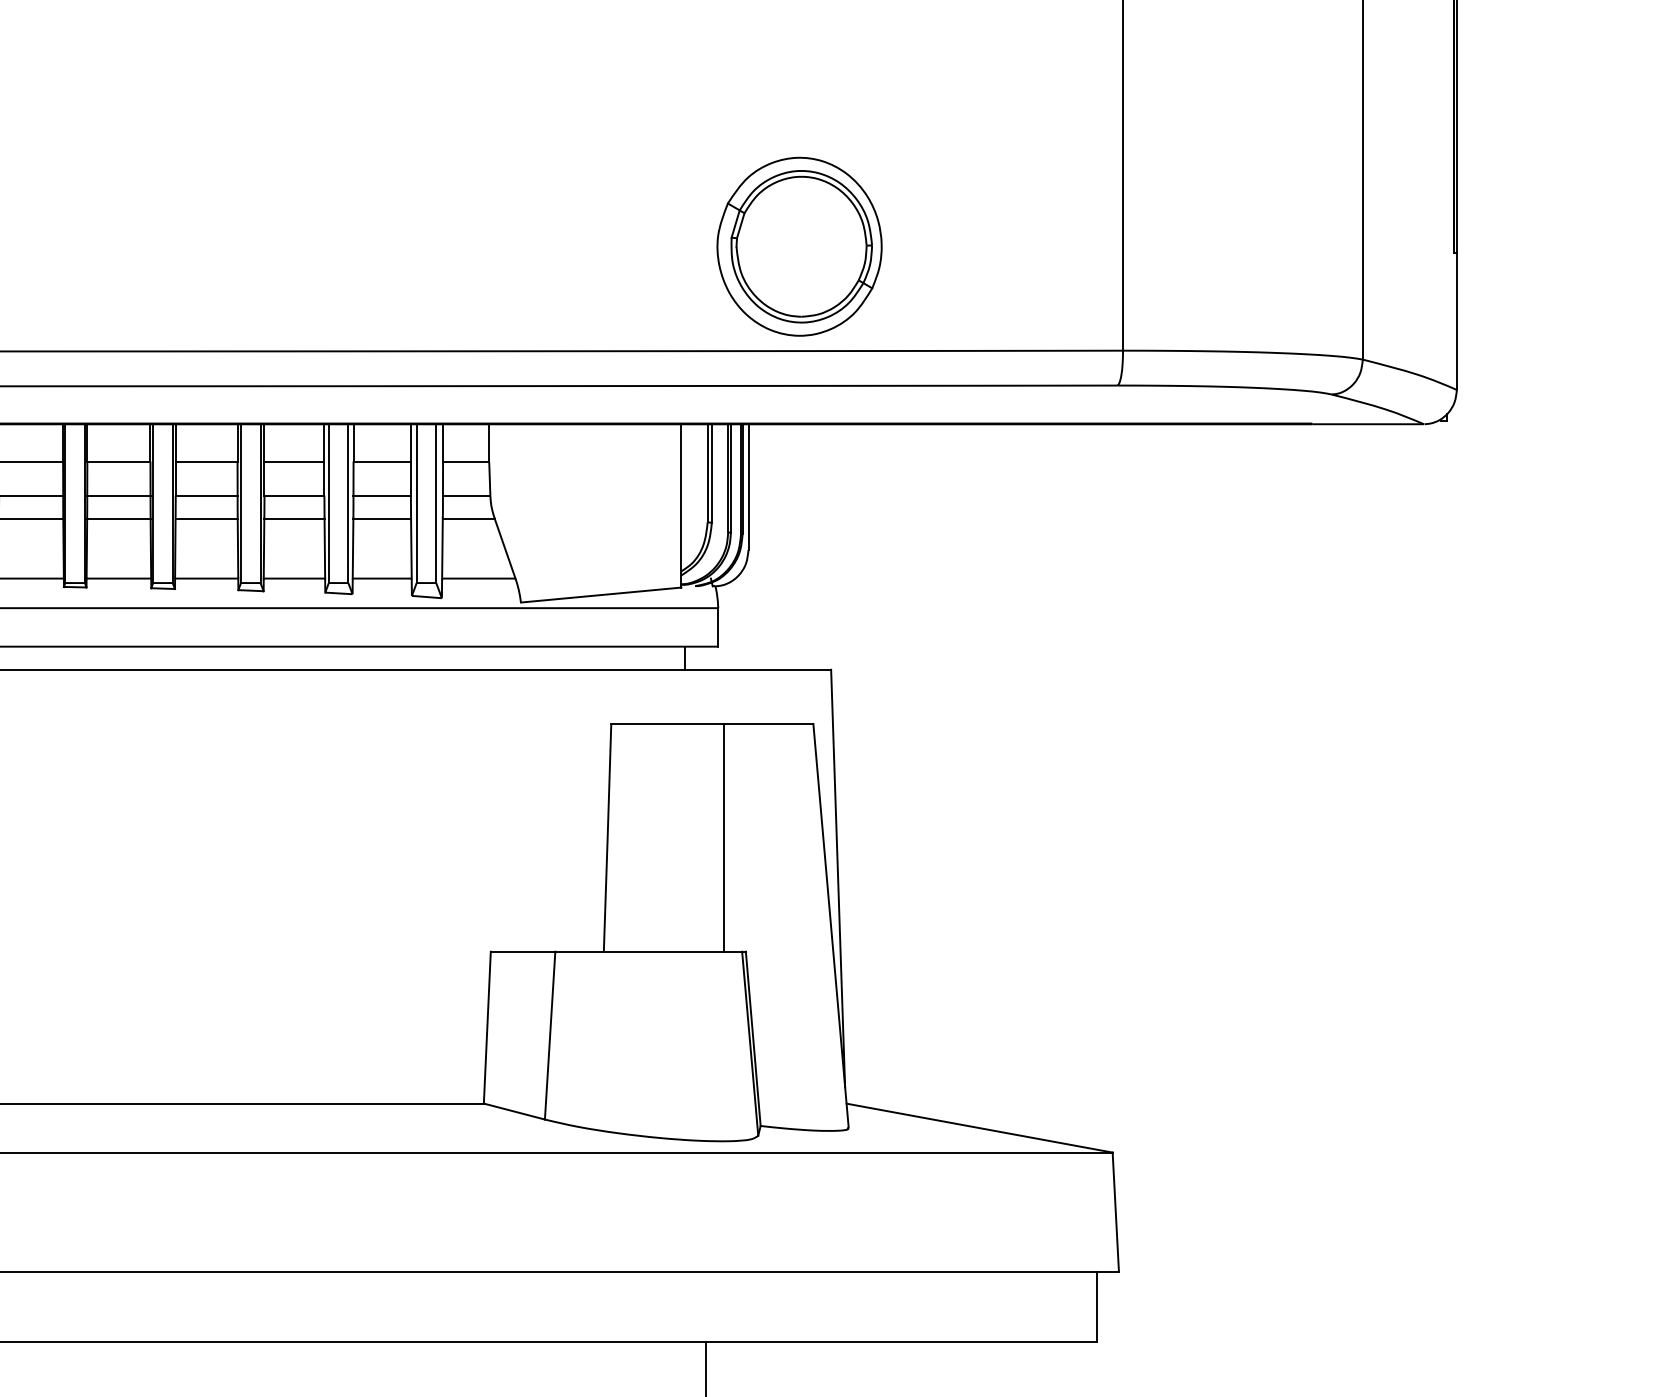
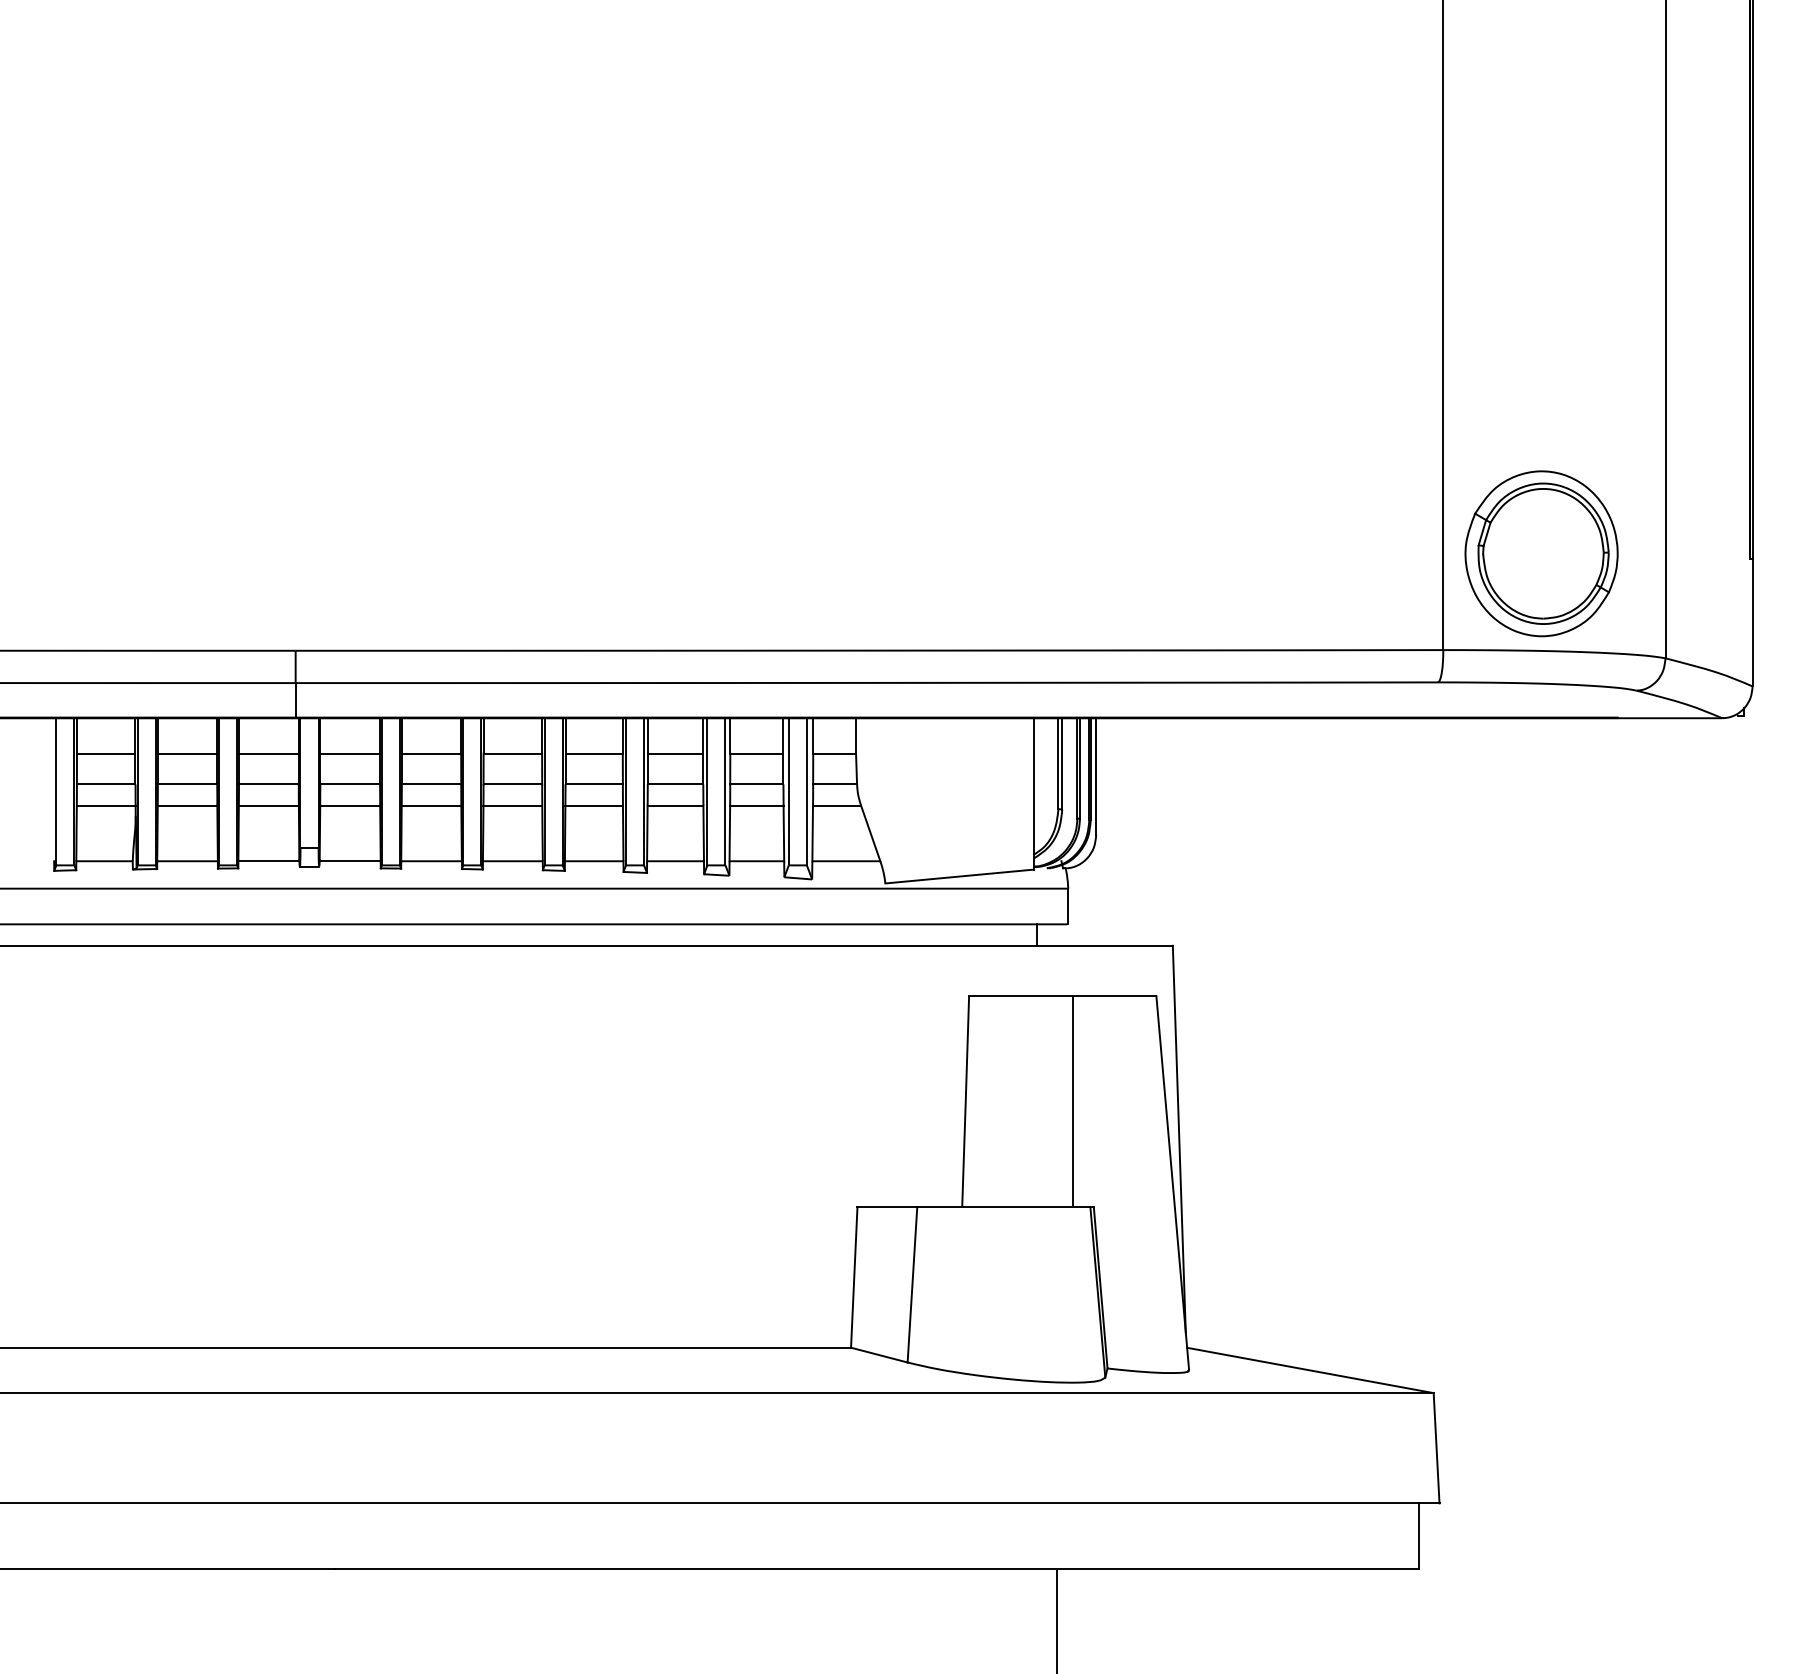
part: (799, 246) -> (1541, 553), moved

